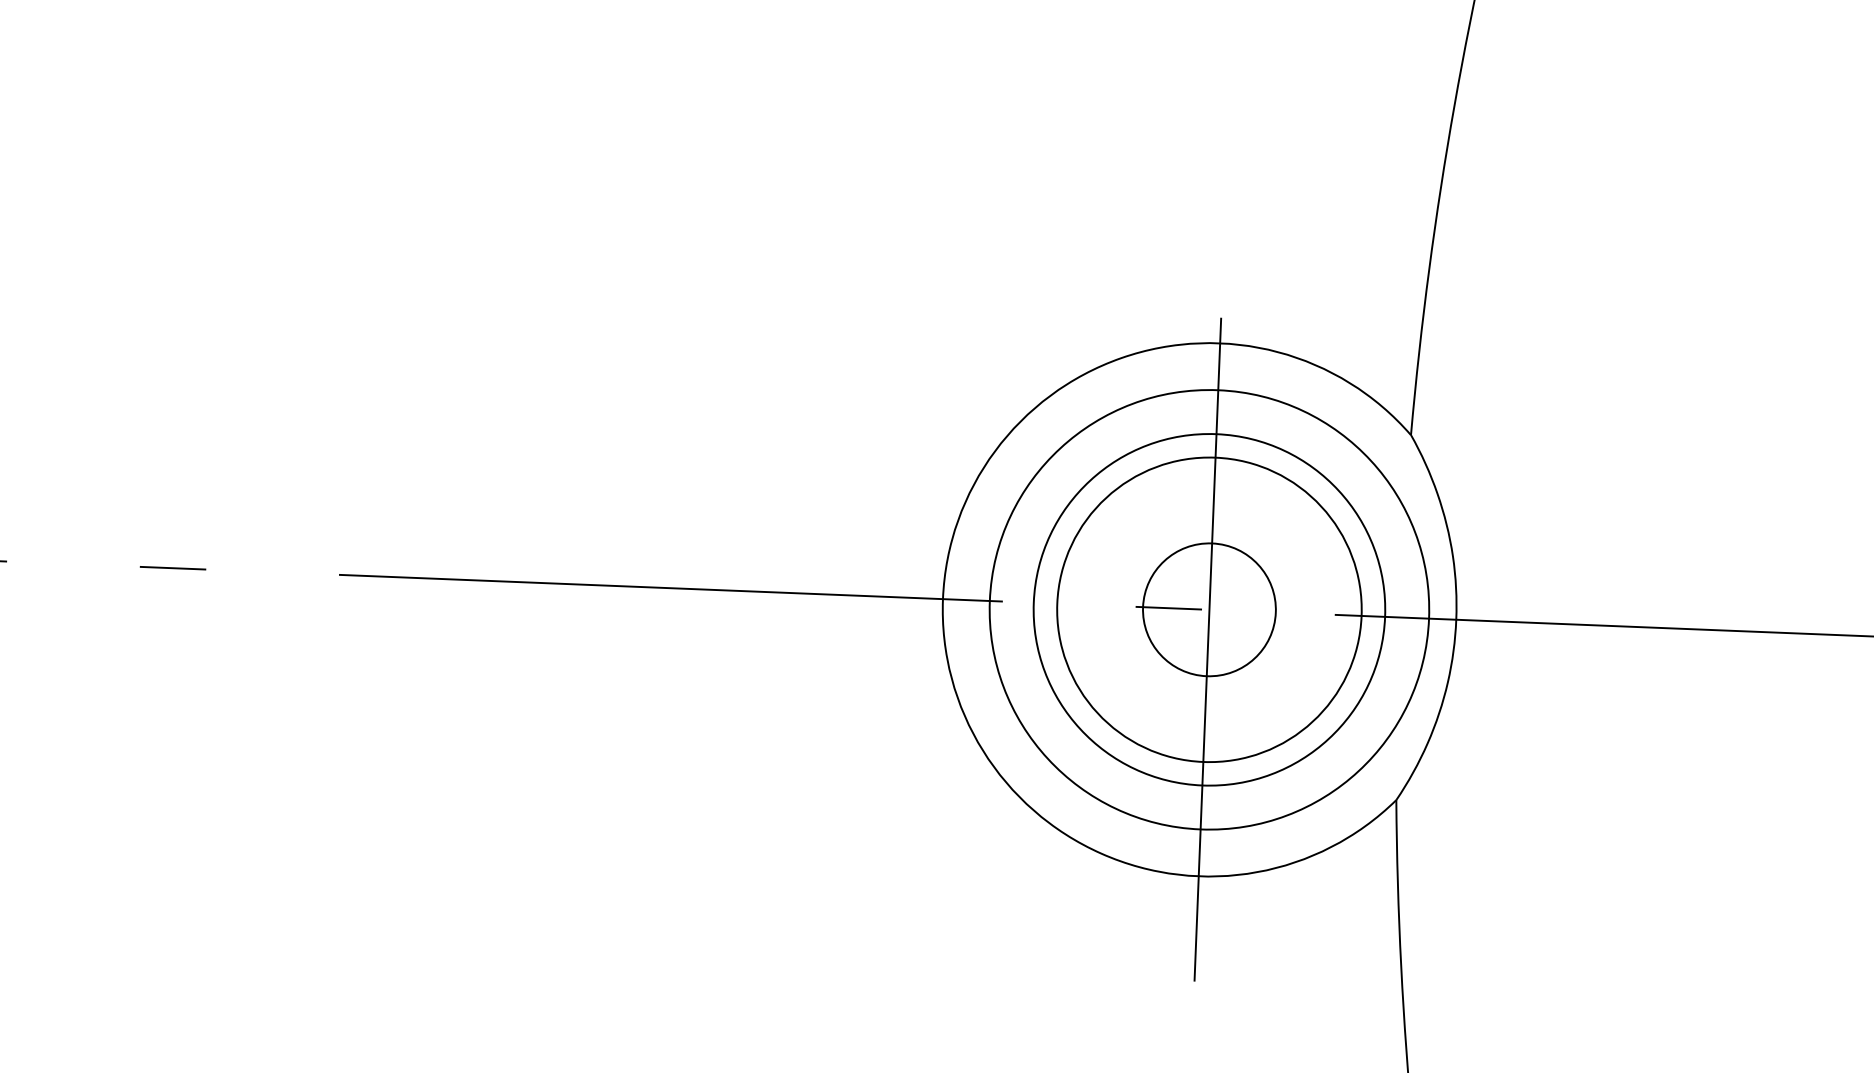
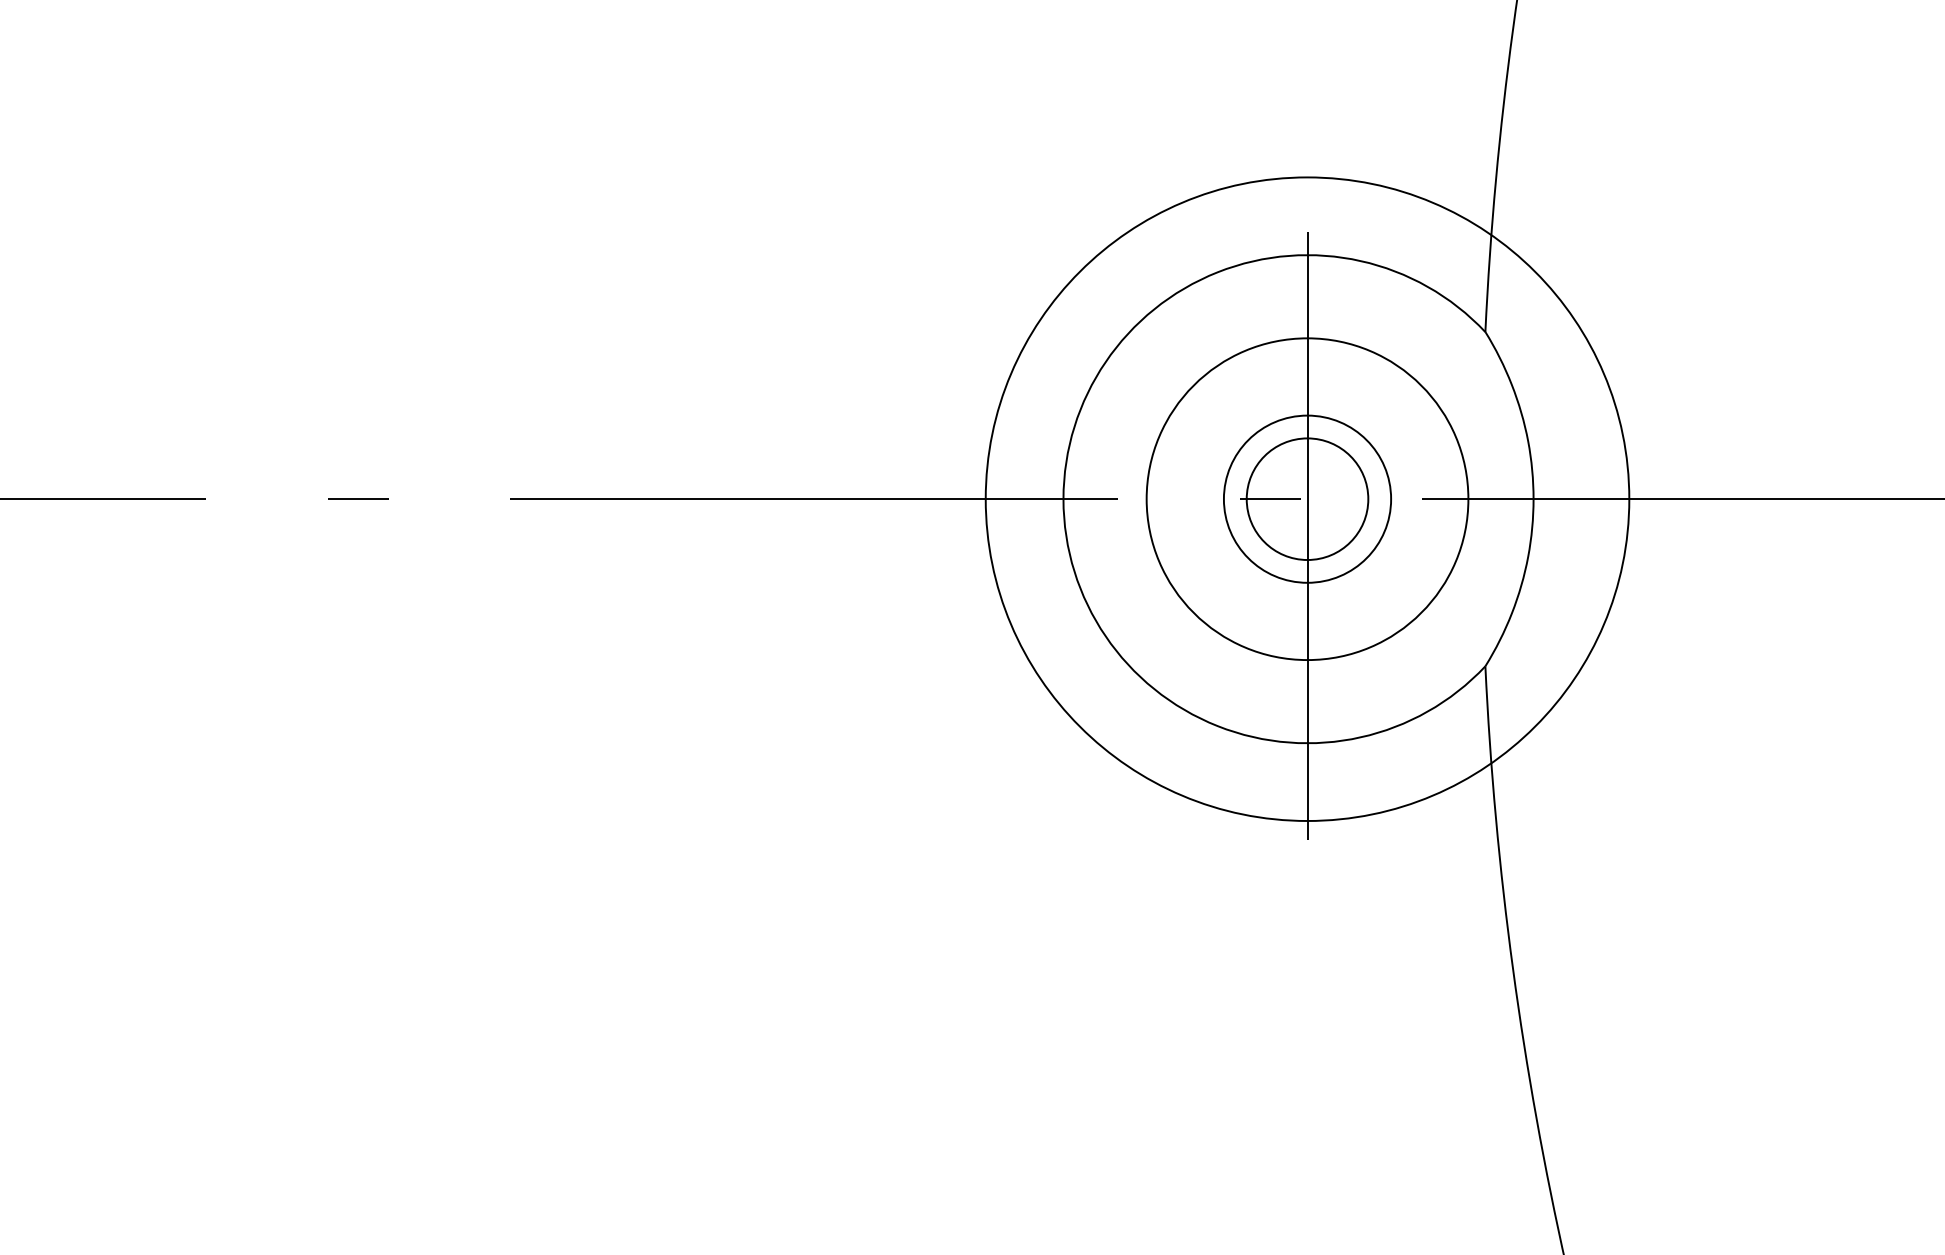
circle: (1209, 609) -> (1307, 498), size x0.6
circle: (1209, 610) -> (1307, 499), size x1.6

